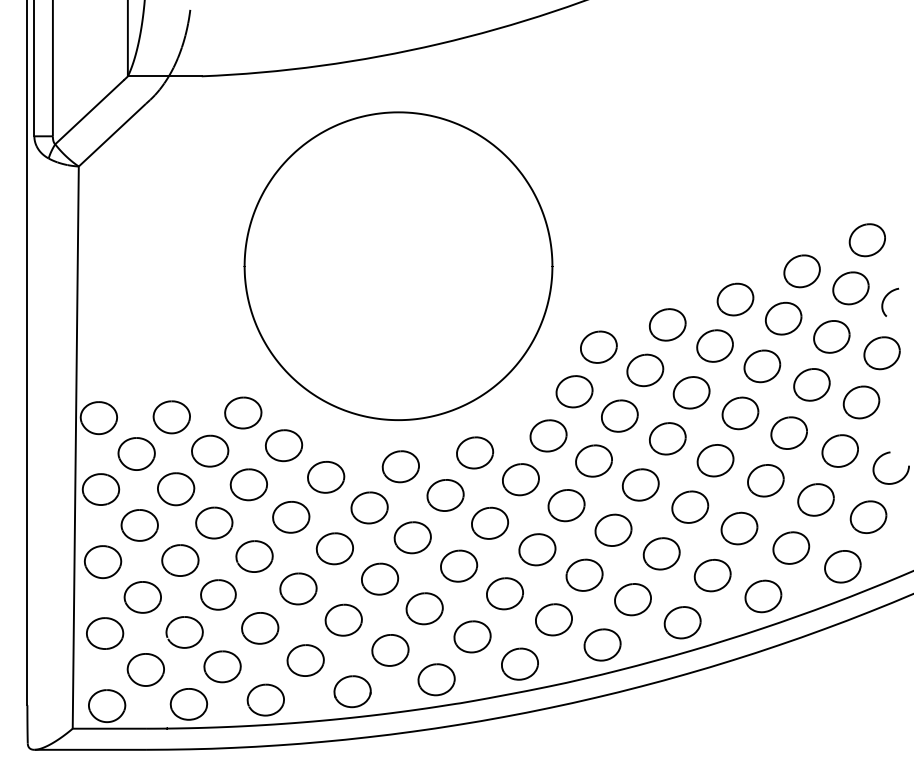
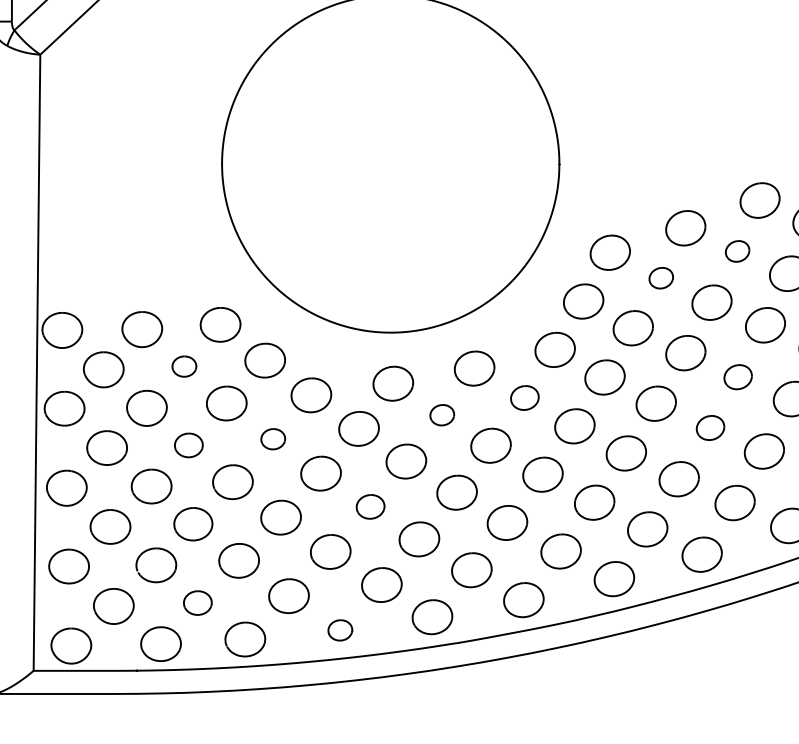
part: (714, 345) -> (737, 250), size x0.6
part: (645, 370) -> (661, 278), size x0.6
part: (210, 450) -> (184, 365), size x0.6
part: (715, 460) -> (738, 376), size x0.7
part: (520, 479) -> (524, 397), size x0.7
part: (445, 495) -> (442, 415), size x0.6
part: (690, 506) -> (710, 427), size x0.7
part: (291, 517) -> (273, 439), size x0.6
part: (214, 522) -> (189, 444), size x0.7
part: (380, 578) -> (370, 506), size x0.7
part: (222, 666) -> (197, 602), size x0.7
part: (352, 691) -> (340, 630), size x0.6

